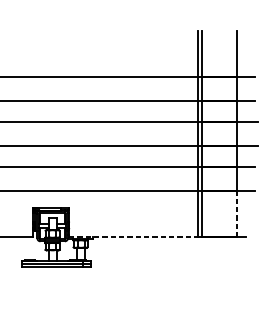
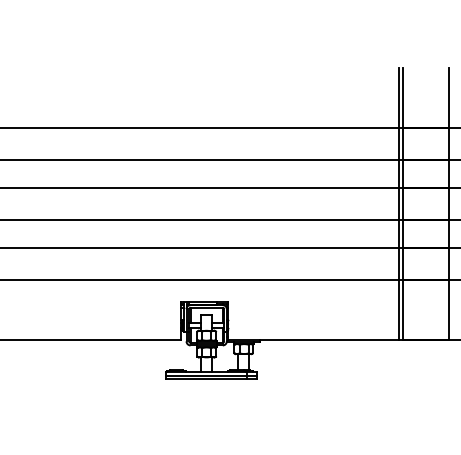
line: (236, 214) -> (449, 309), dashed -> solid
line: (134, 237) -> (314, 340), dashed -> solid

